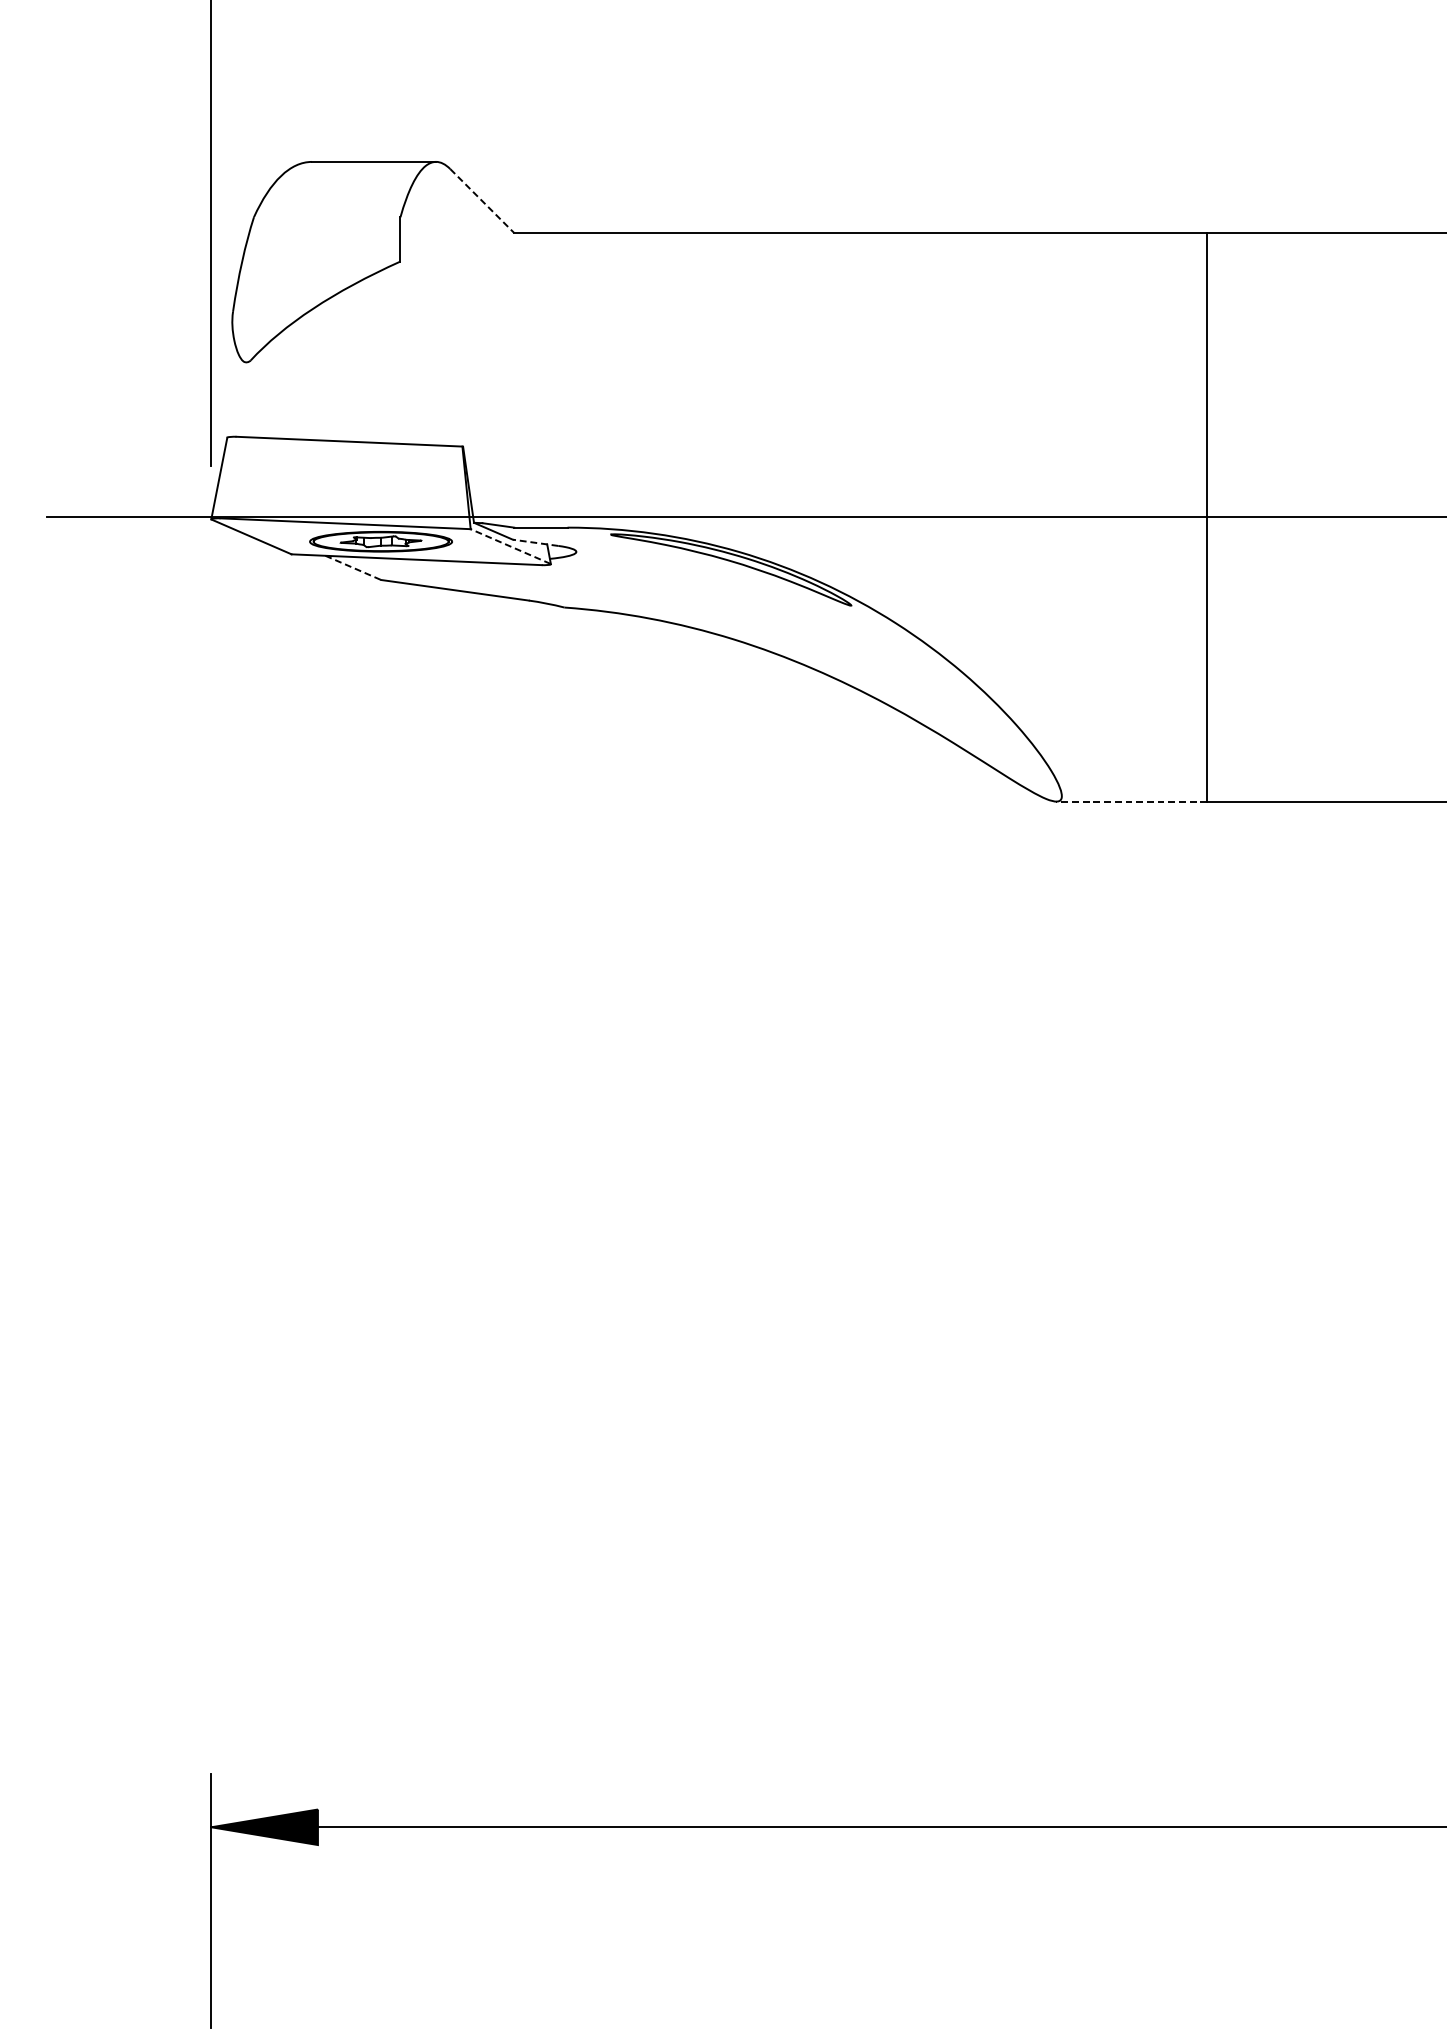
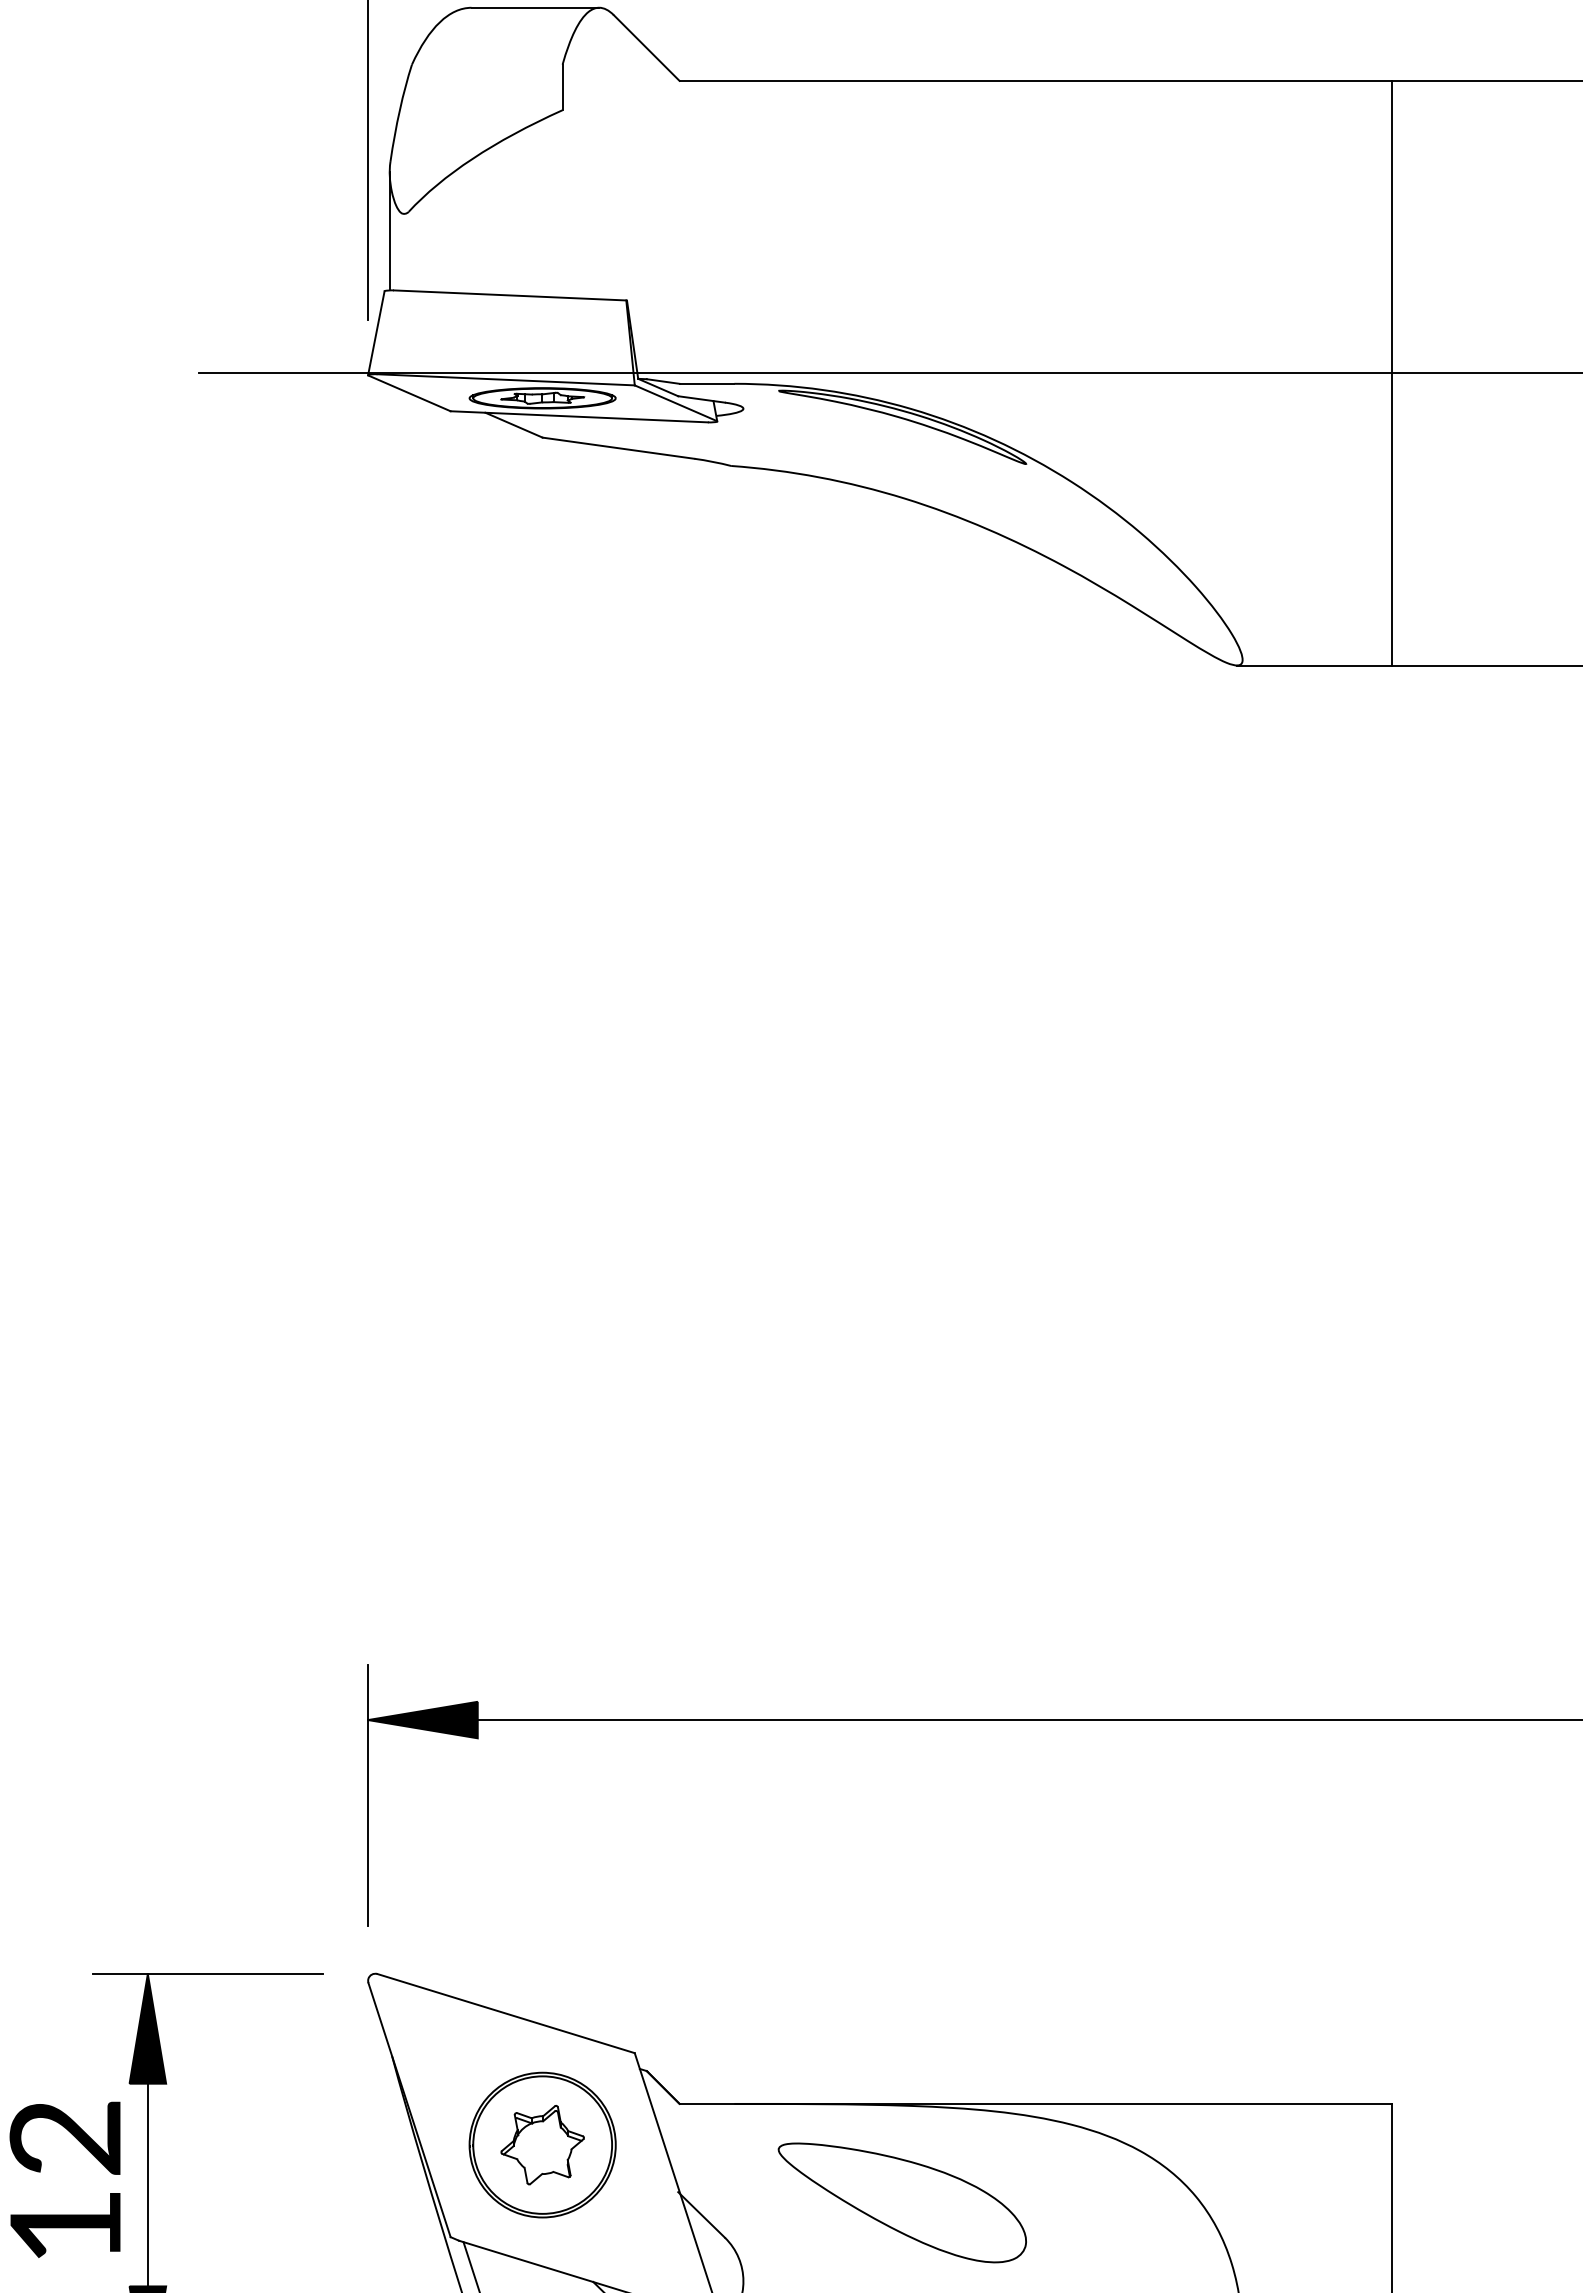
line: (483, 201) -> (647, 48), dashed -> solid
line: (232, 379) -> (389, 231), added
line: (535, 542) -> (701, 399), dashed -> solid
line: (510, 546) -> (675, 403), dashed -> solid
line: (353, 568) -> (514, 425), dashed -> solid
line: (1131, 801) -> (1314, 665), dashed -> solid

